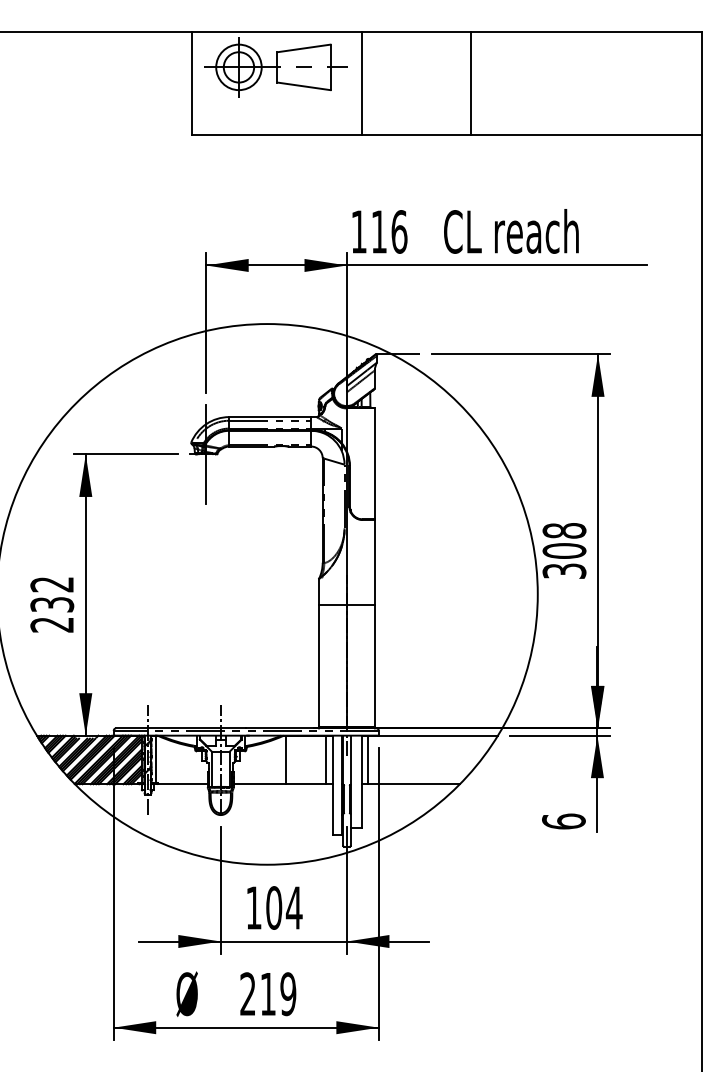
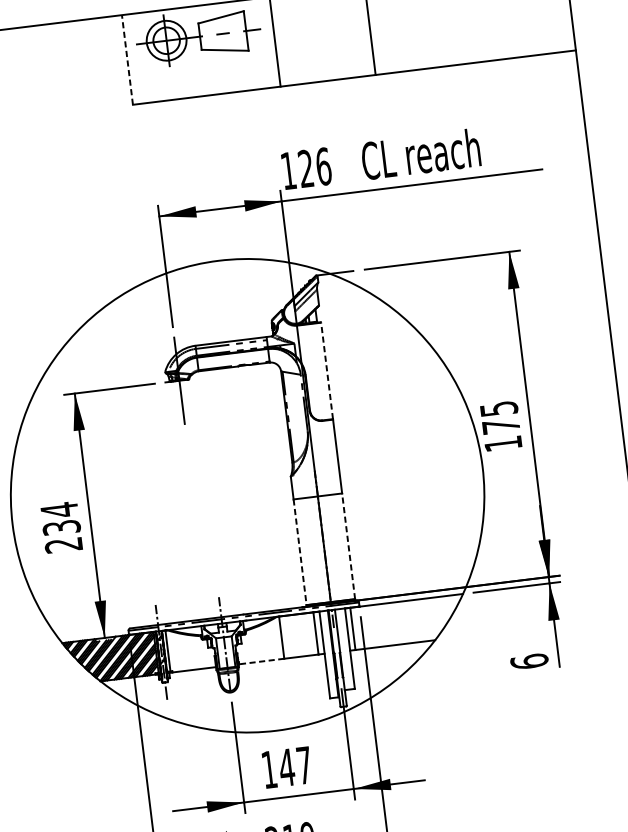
line: (191, 83) -> (127, 59), solid -> dashed
text: (378, 231) -> (305, 168), 116 -> 126
line: (374, 463) -> (326, 370), solid -> dashed
text: (564, 550) -> (501, 425), 308 -> 175
text: (51, 584) -> (58, 510), 232 -> 234
line: (319, 665) -> (300, 552), solid -> dashed
line: (374, 665) -> (348, 546), solid -> dashed
line: (259, 784) -> (261, 661), solid -> dashed
text: (283, 907) -> (295, 766), 104 -> 147

